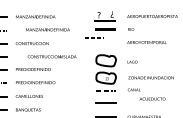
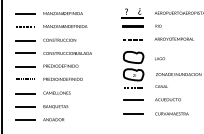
text: (48, 29) -> (65, 26), moved
line: (93, 37) -> (131, 39), moved
text: (52, 56) -> (67, 53), moved
text: (152, 98) -> (167, 99), moved

